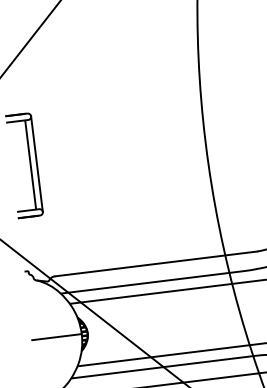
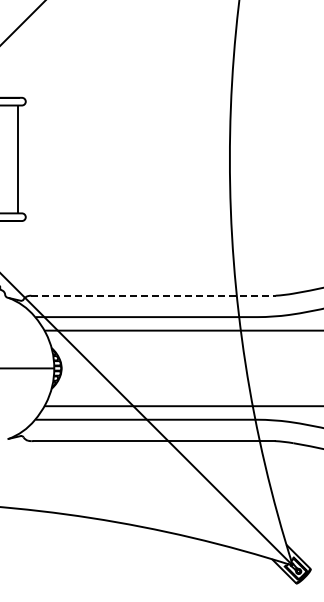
line: (36, 164) -> (25, 159), removed
line: (157, 263) -> (154, 295), solid -> dashed

